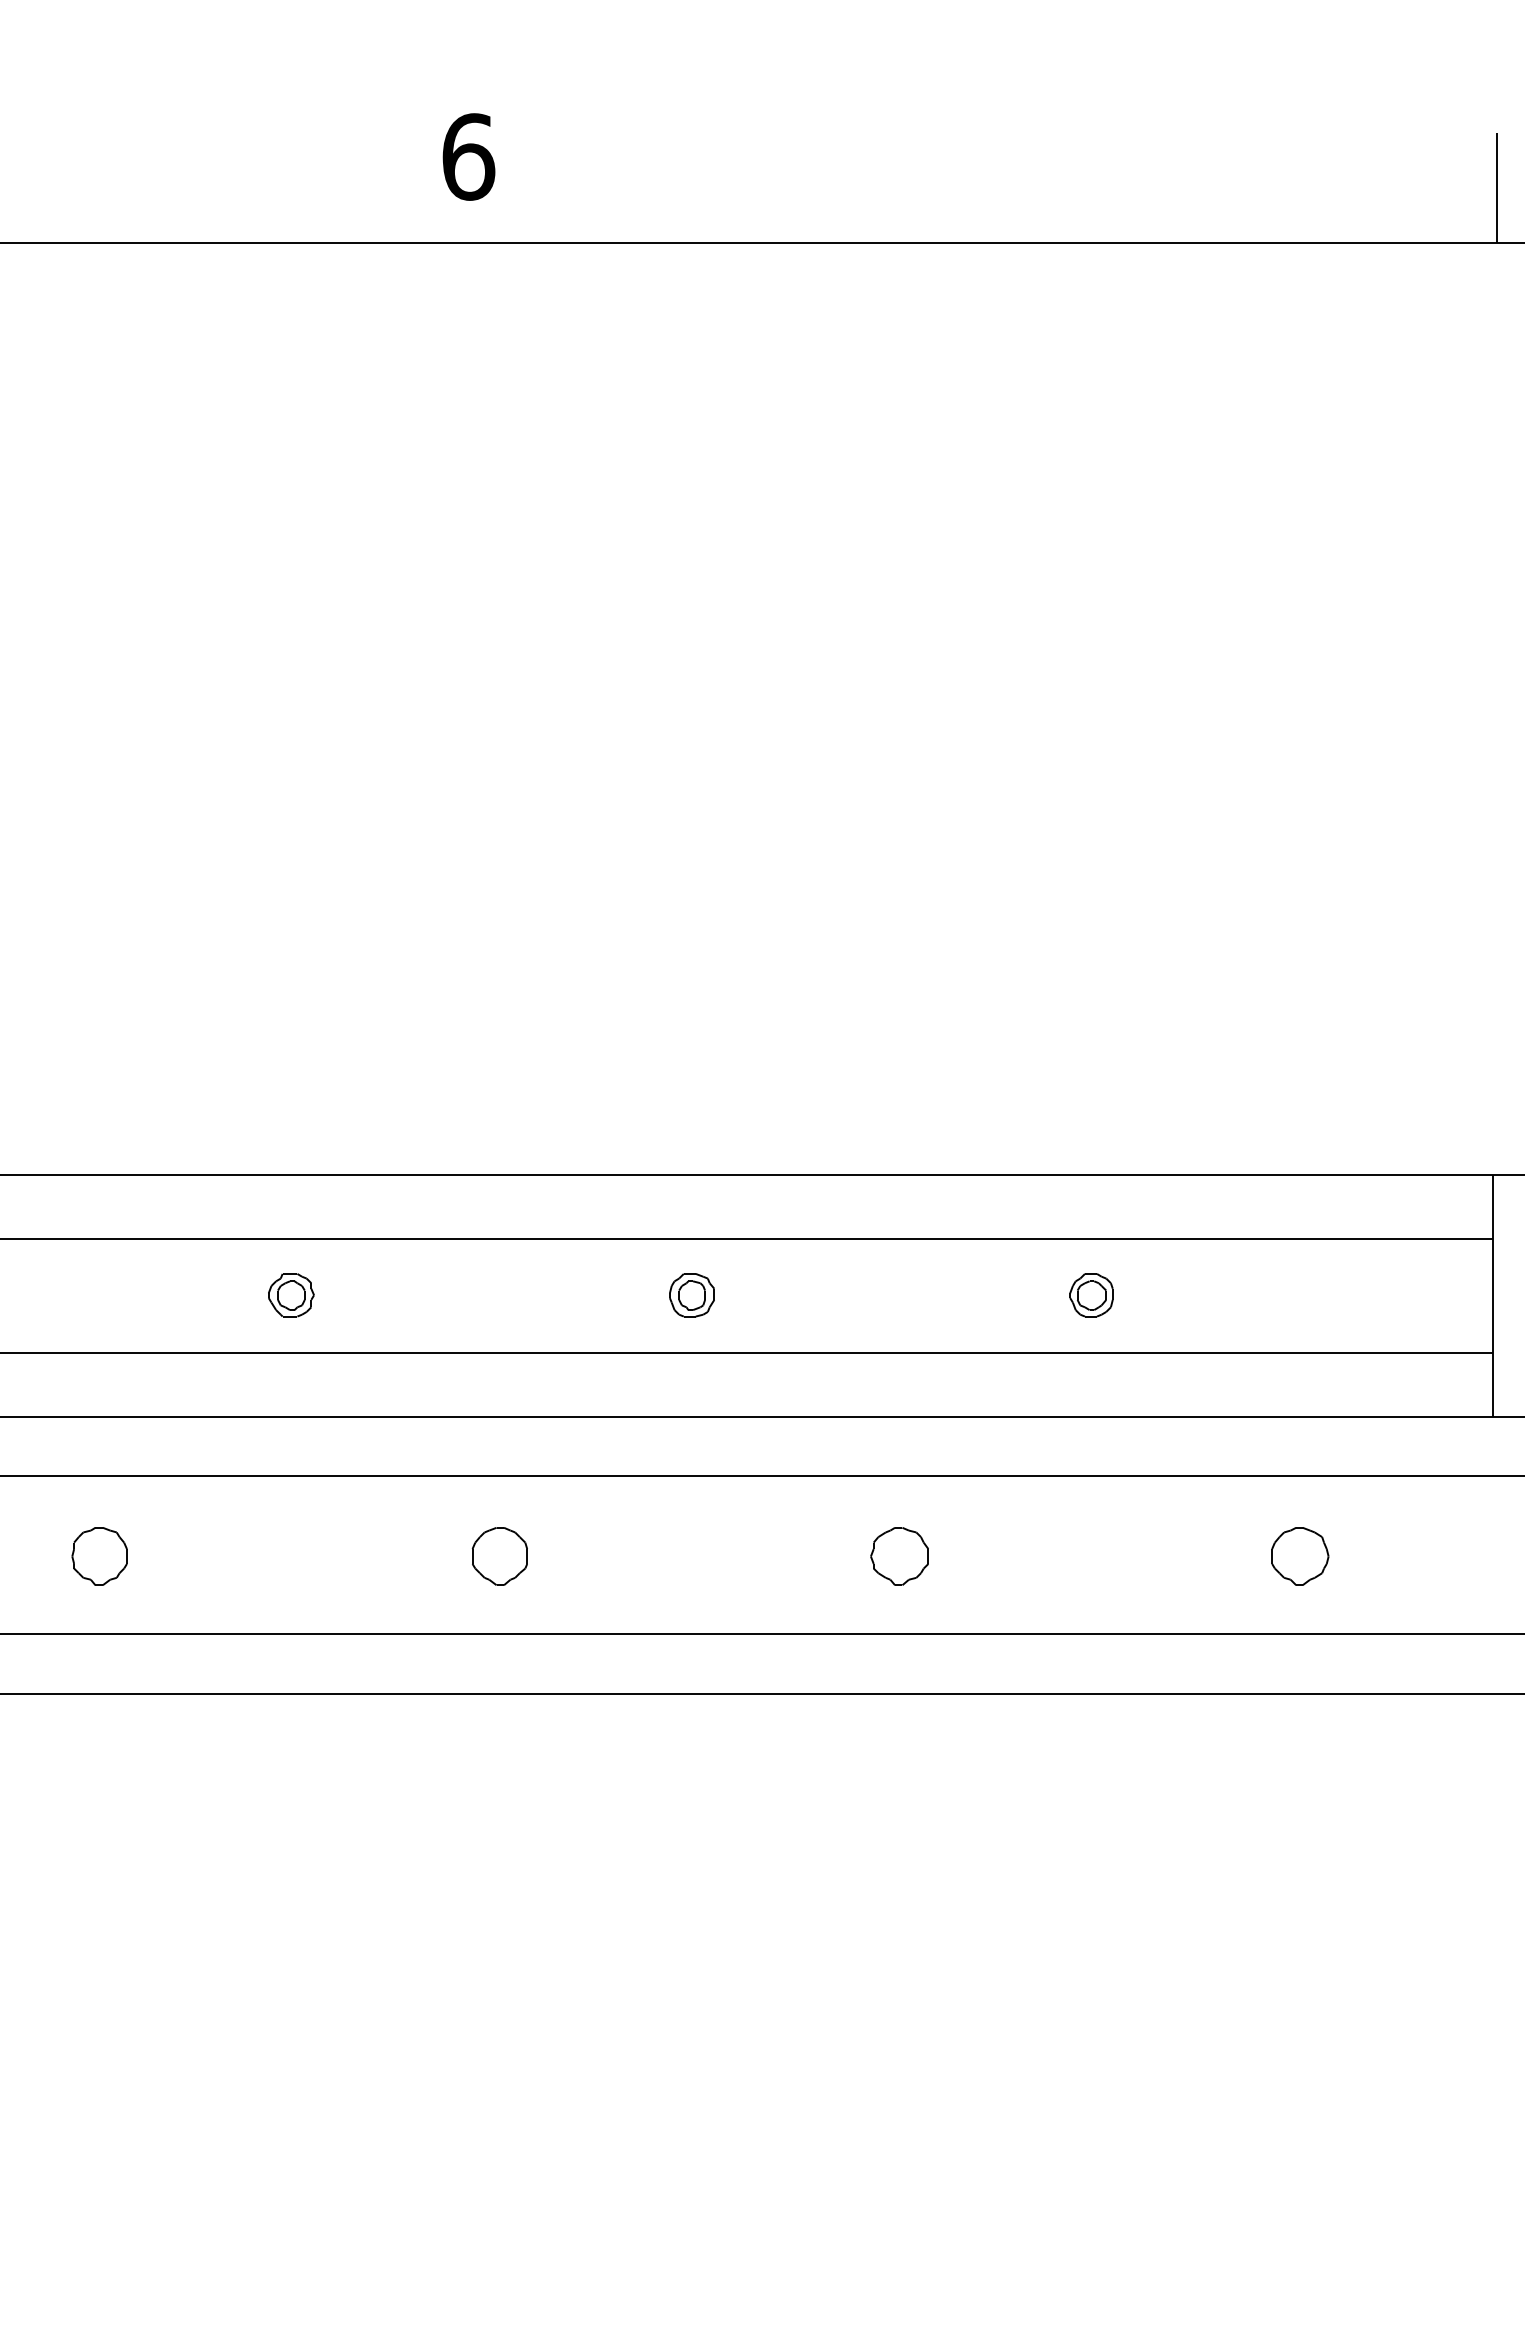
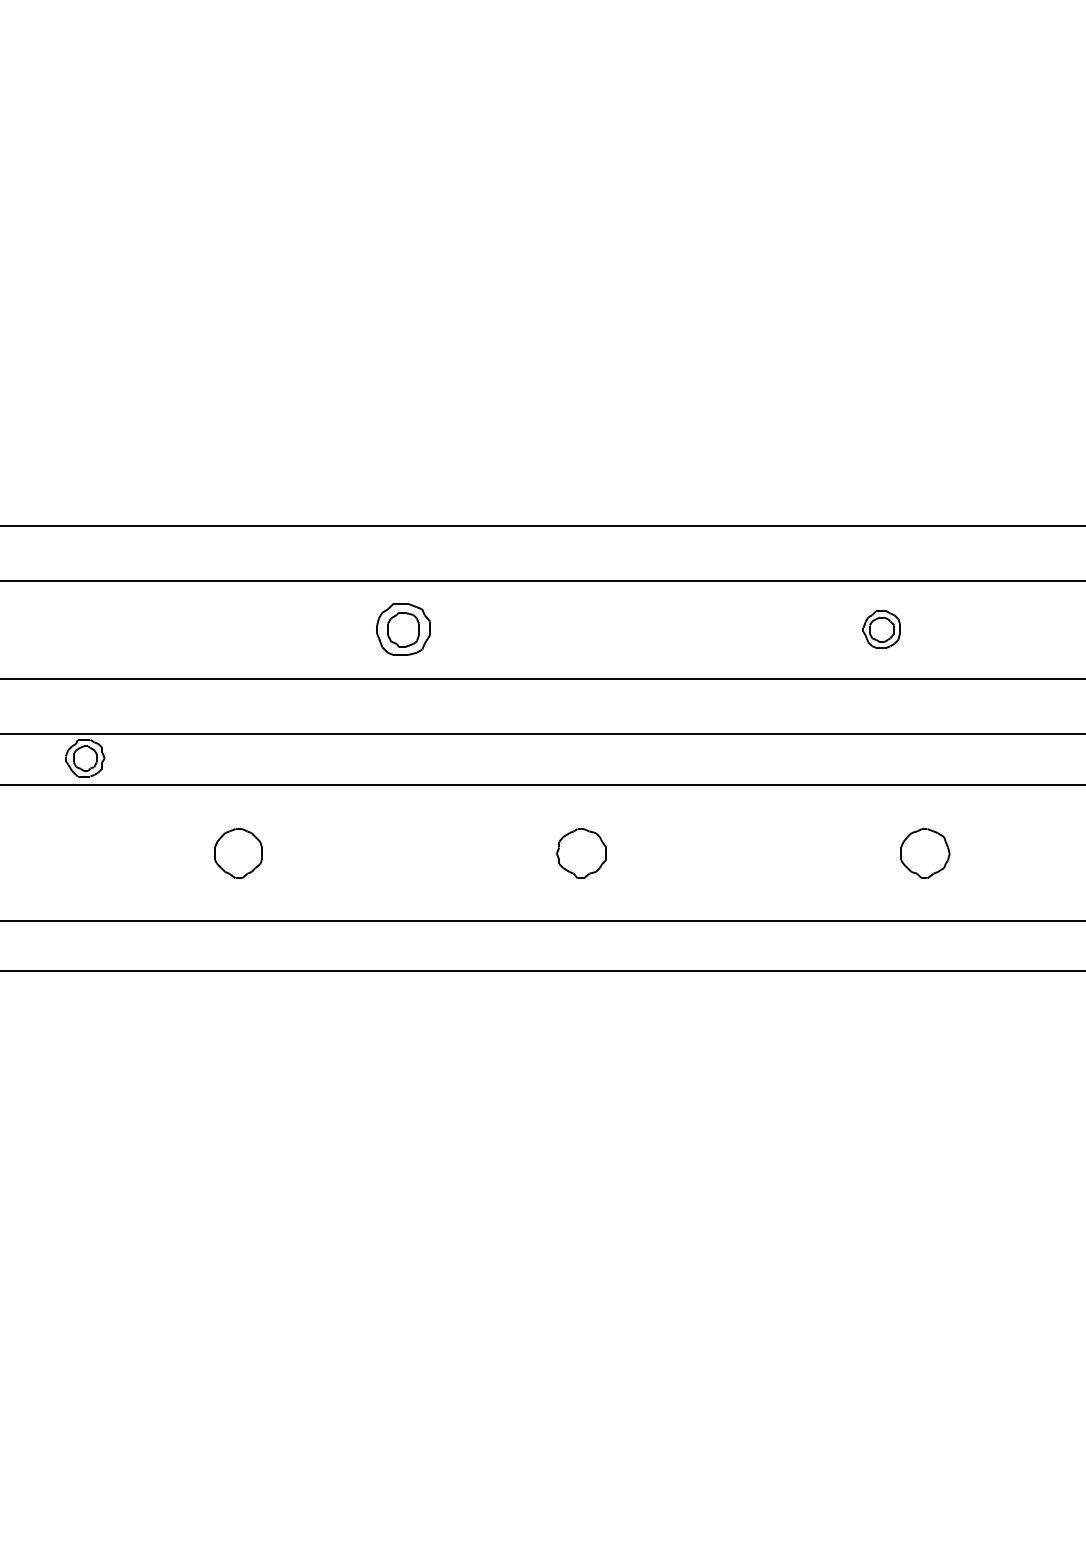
part: (291, 1295) -> (85, 758), moved
part: (691, 1295) -> (402, 629), size x1.4
part: (1091, 1295) -> (881, 629), moved

